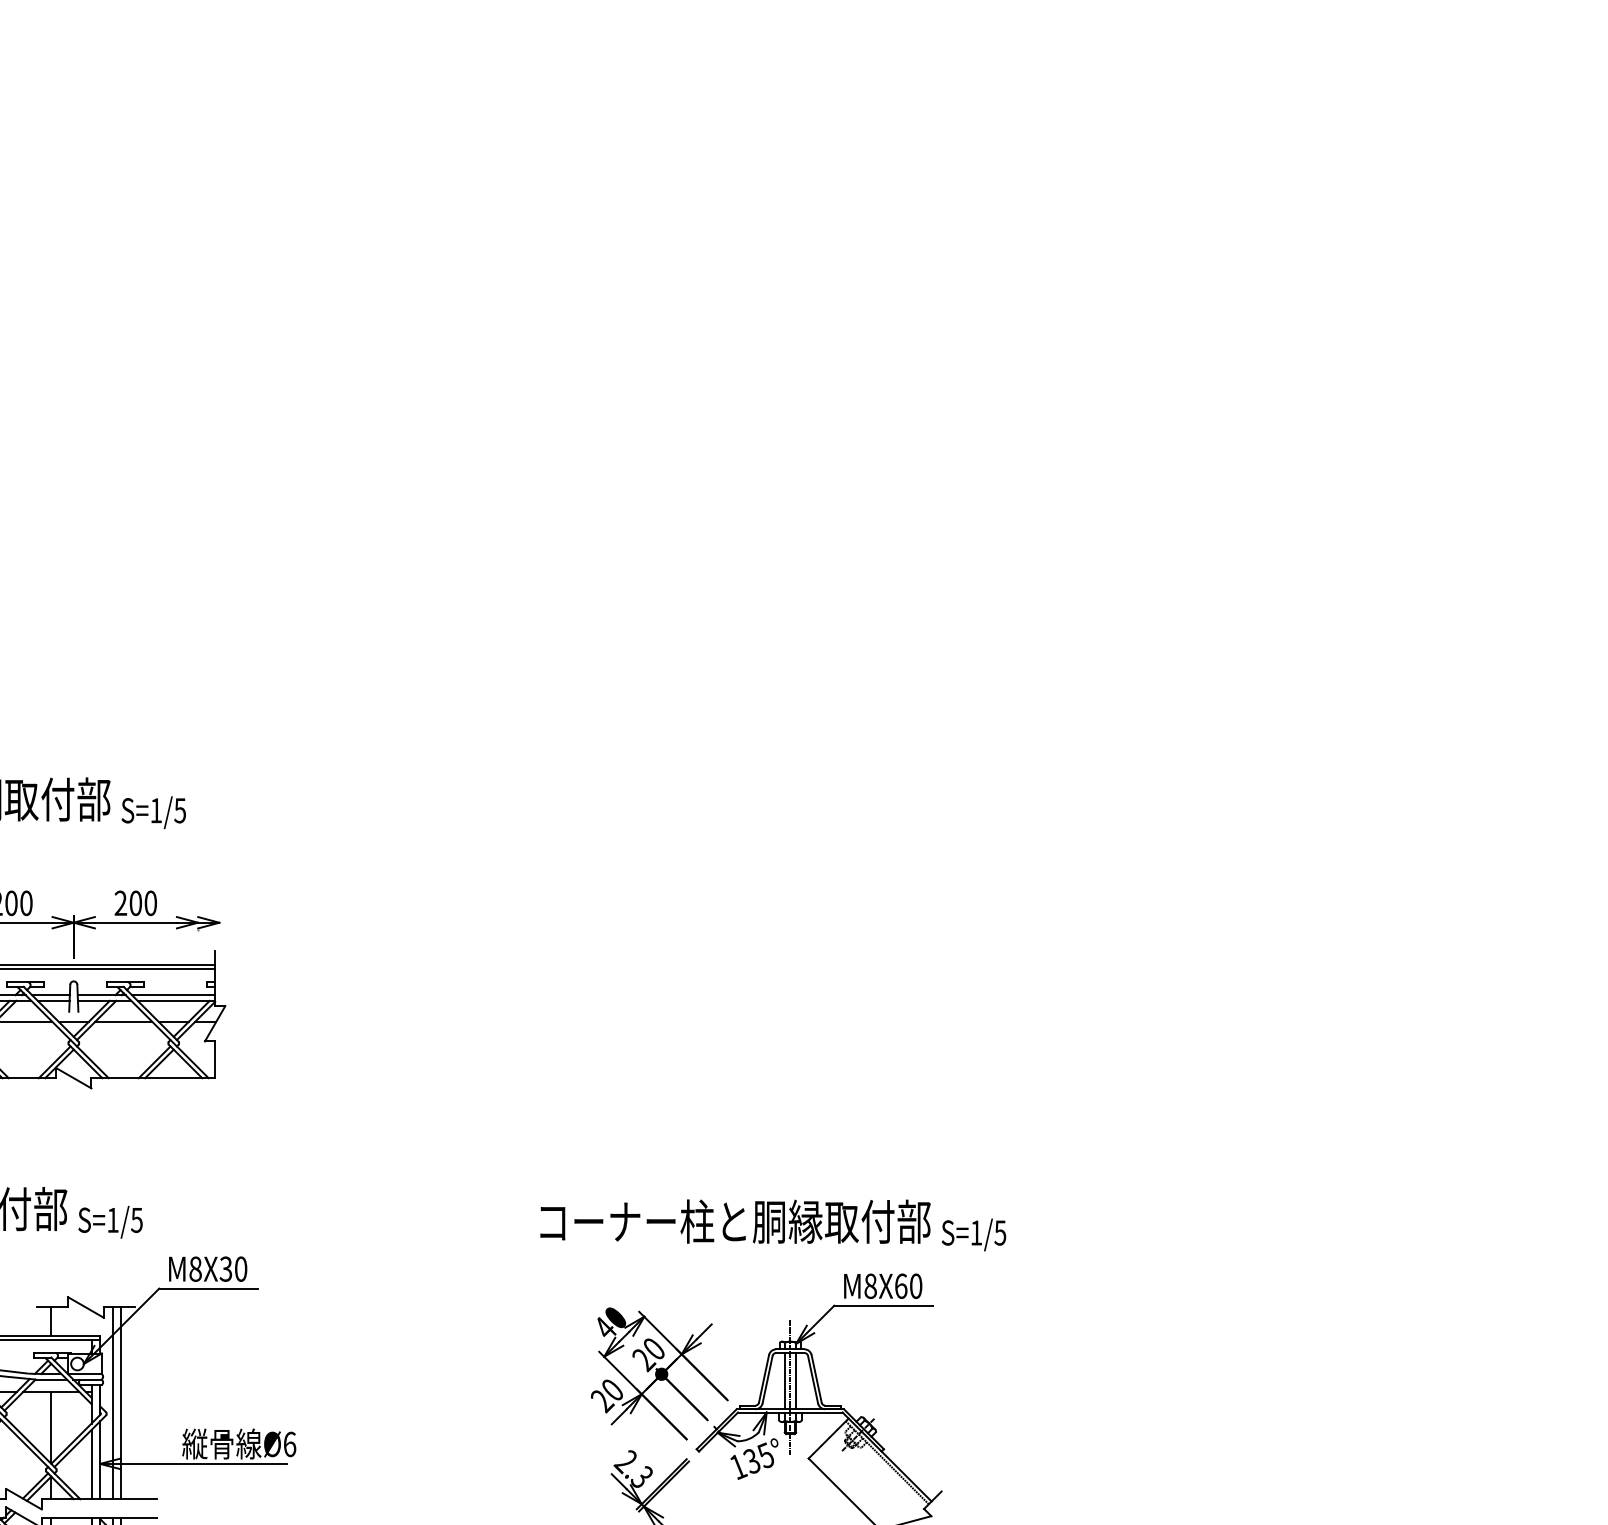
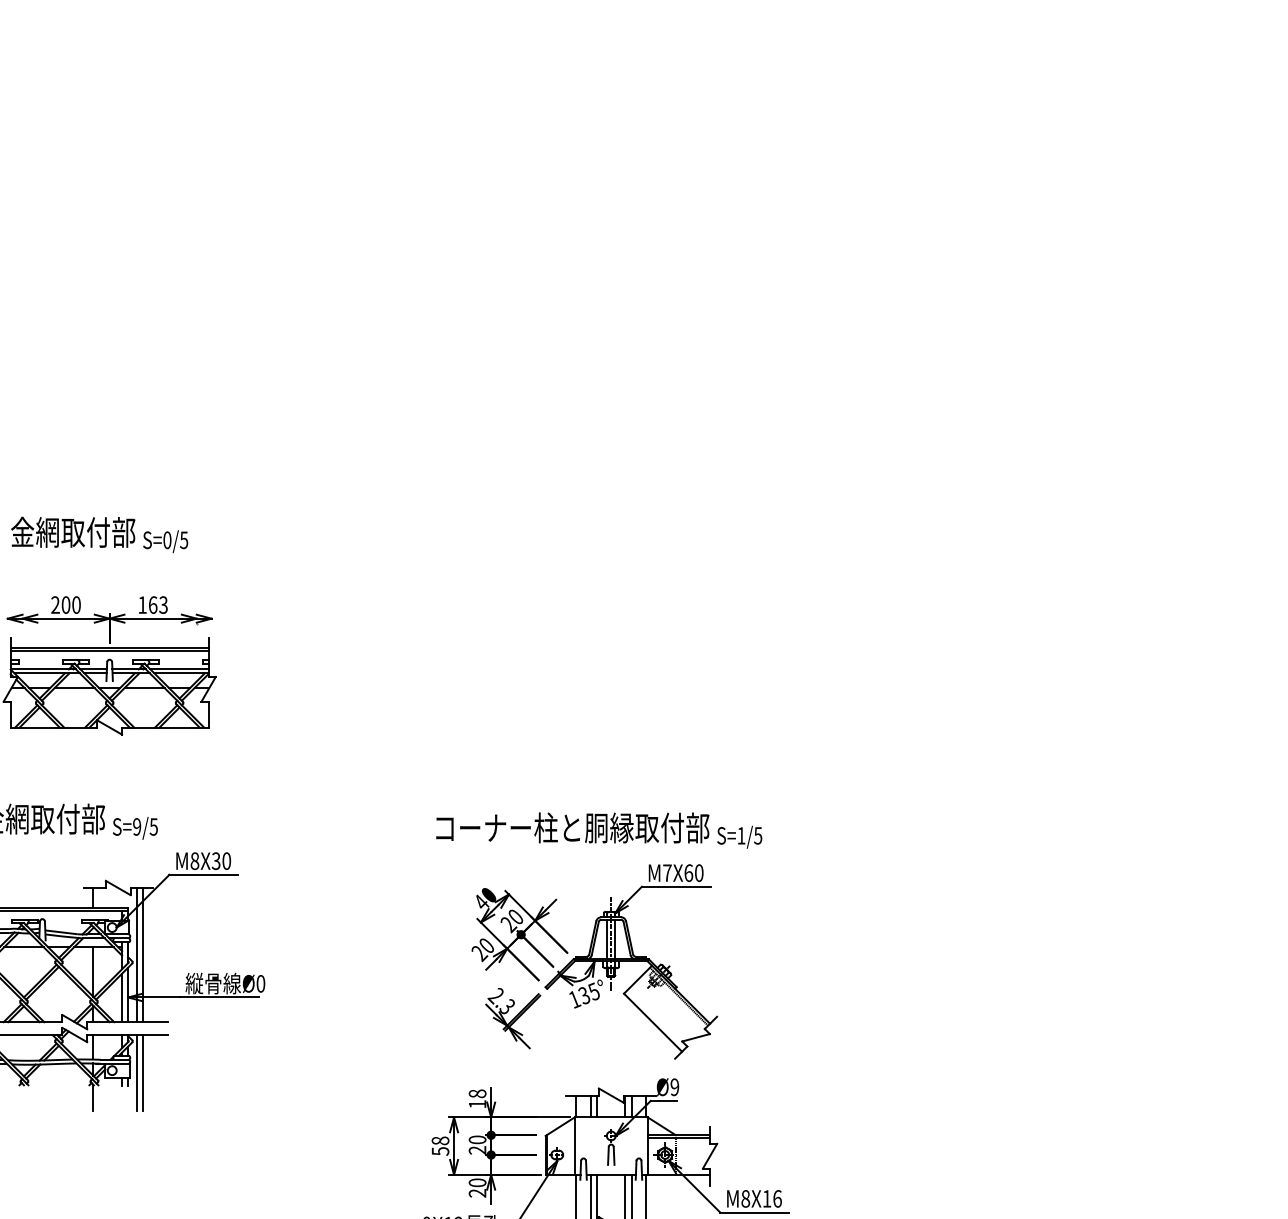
text: (156, 811) -> (167, 540), S=1/5 -> S=0/5
text: (134, 902) -> (152, 604), 200 -> 163
text: (113, 1219) -> (137, 826), S=1/5 -> S=9/5
text: (870, 1286) -> (667, 873), M8X60 -> M7X60
text: (289, 1443) -> (260, 983), Ø6 -> Ø0

